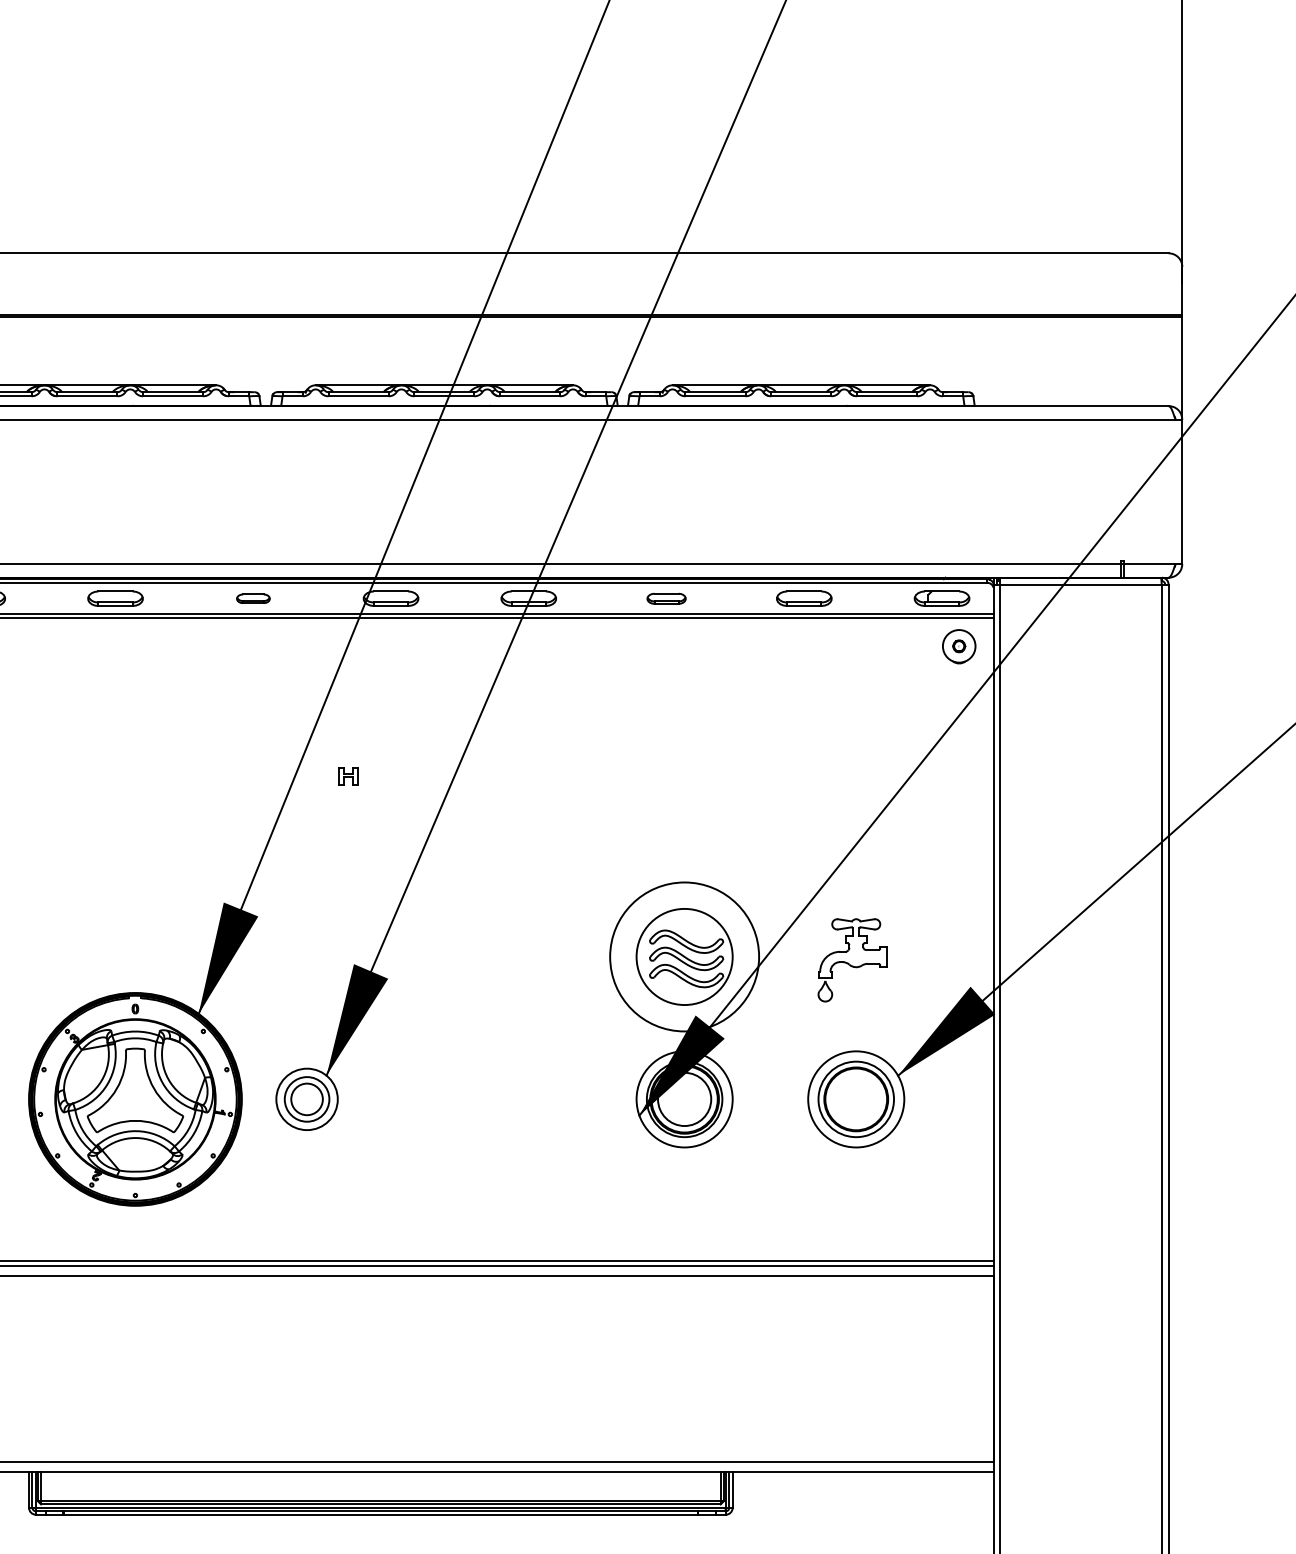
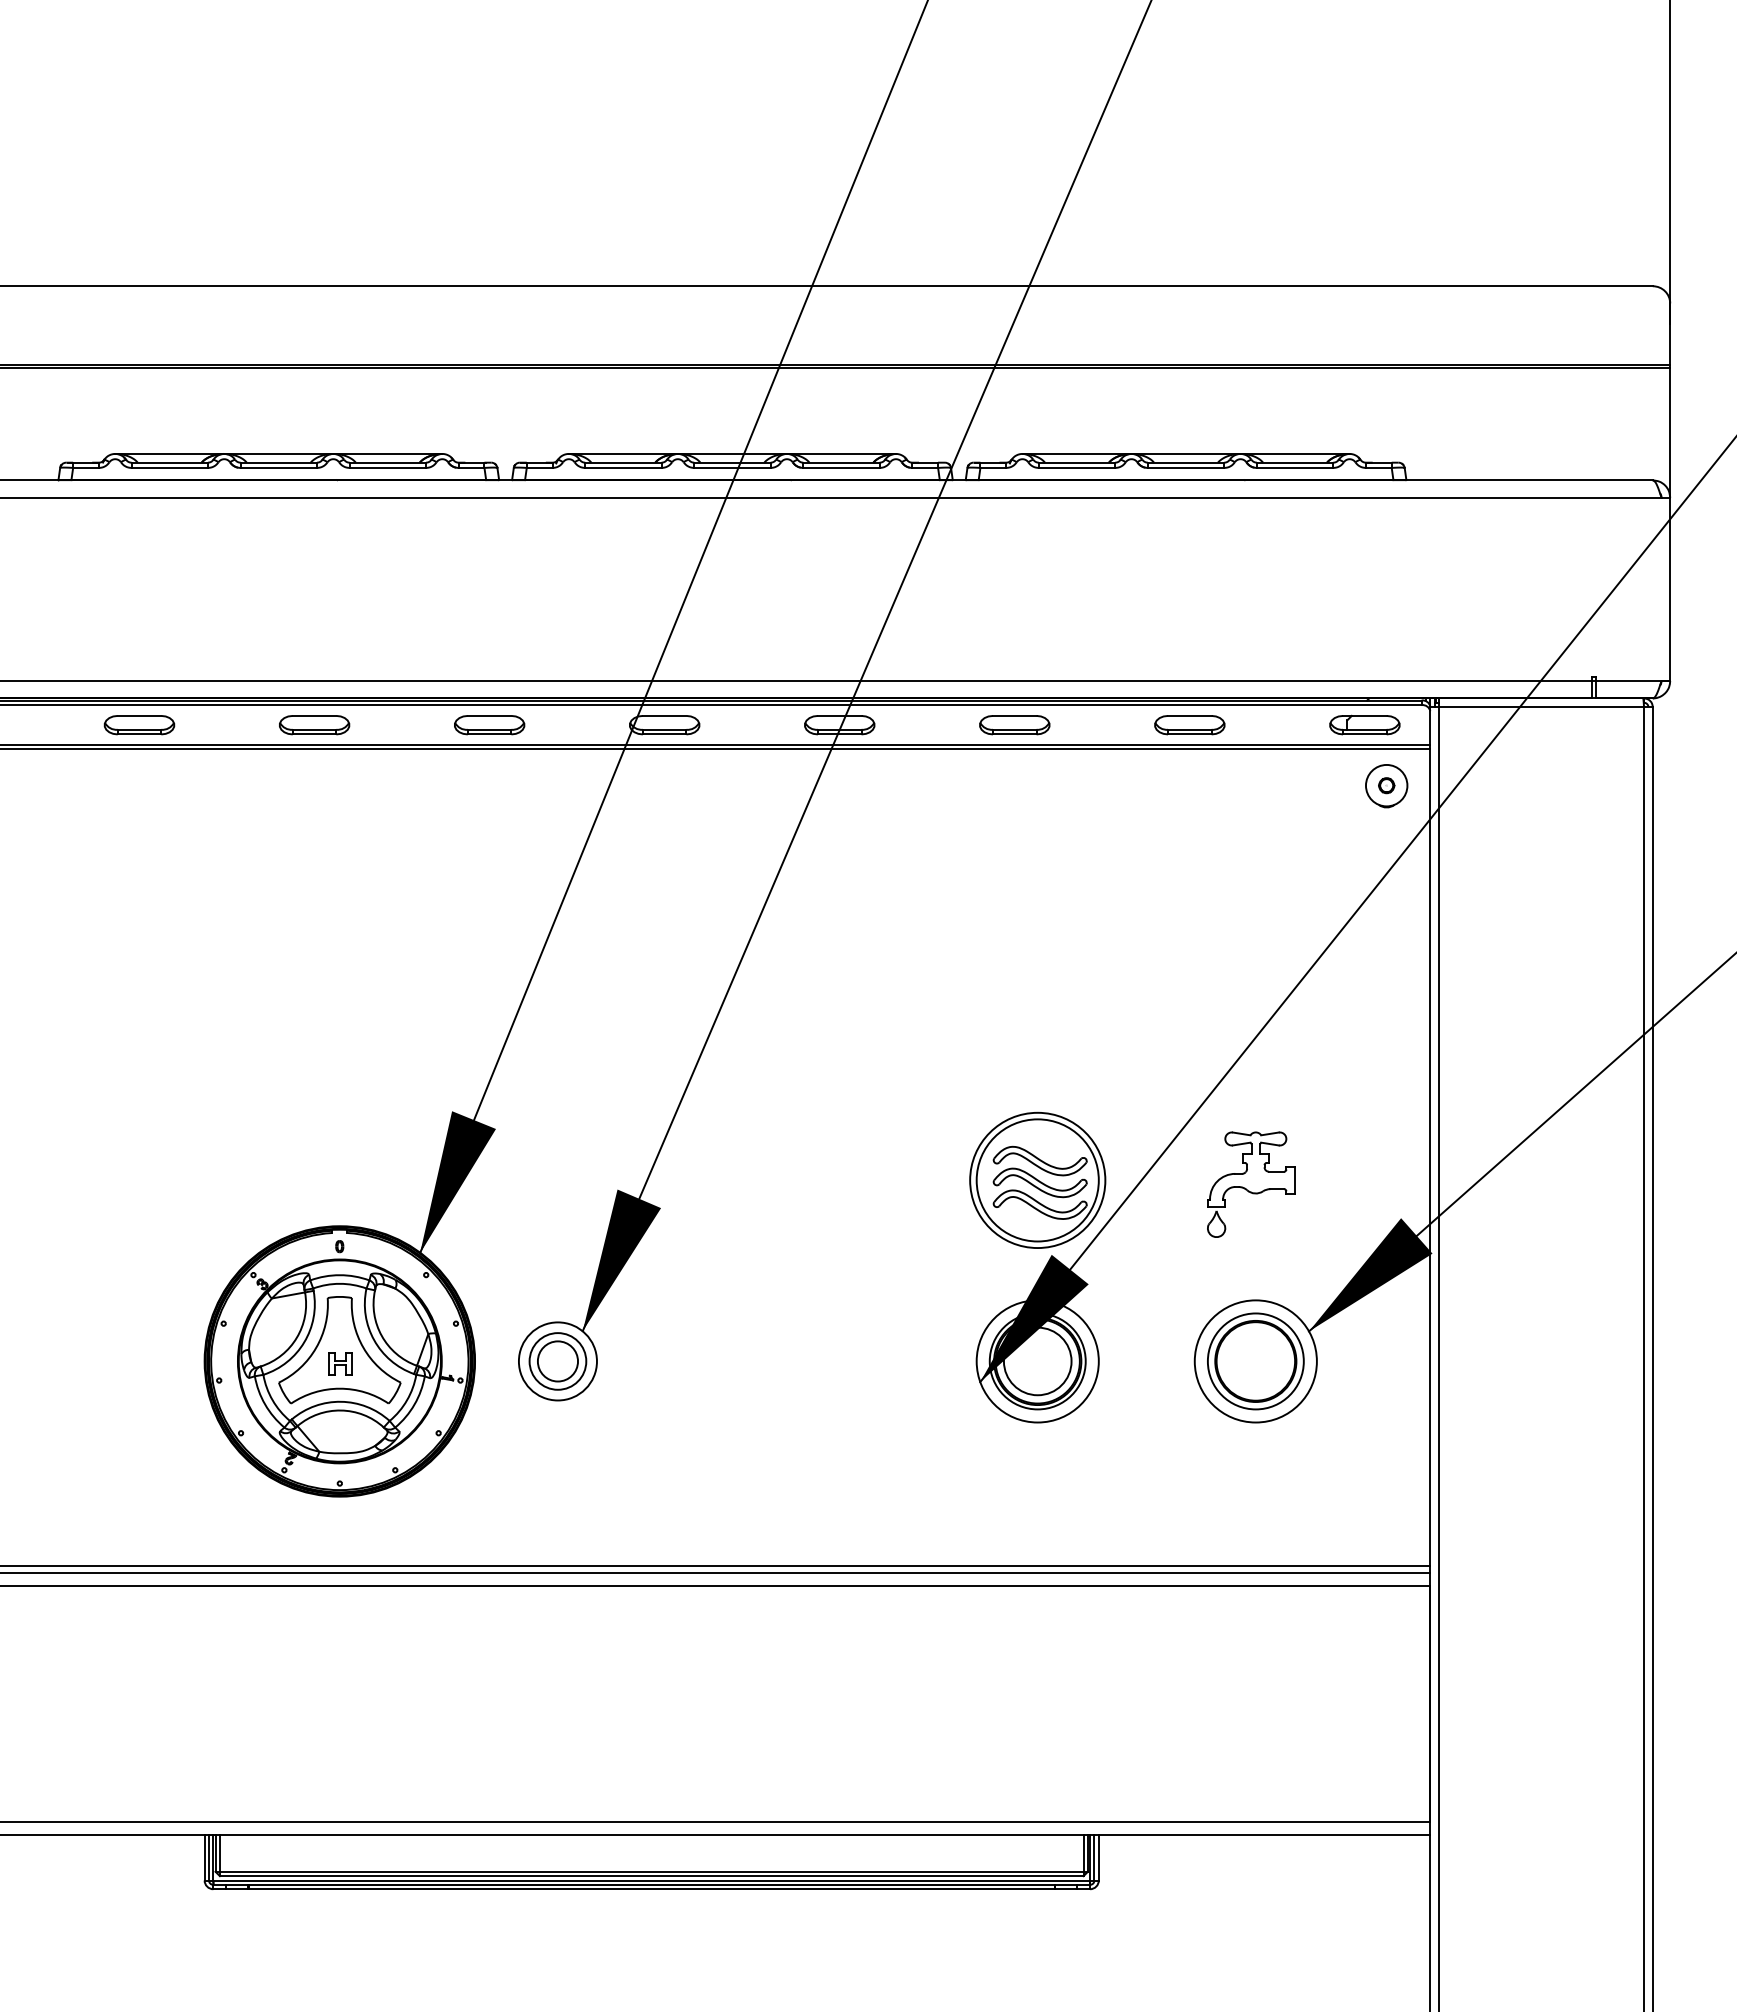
part: (253, 598) -> (489, 725), size x1.67
part: (666, 598) -> (1014, 725), size x1.43
part: (348, 776) -> (340, 1363), moved
circle: (684, 957) -> (1037, 1180), size x0.71

